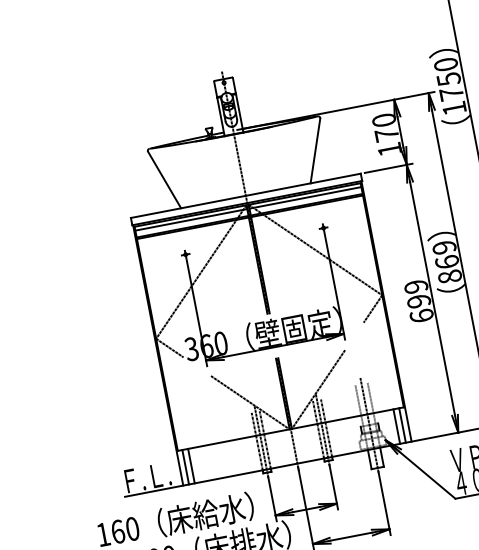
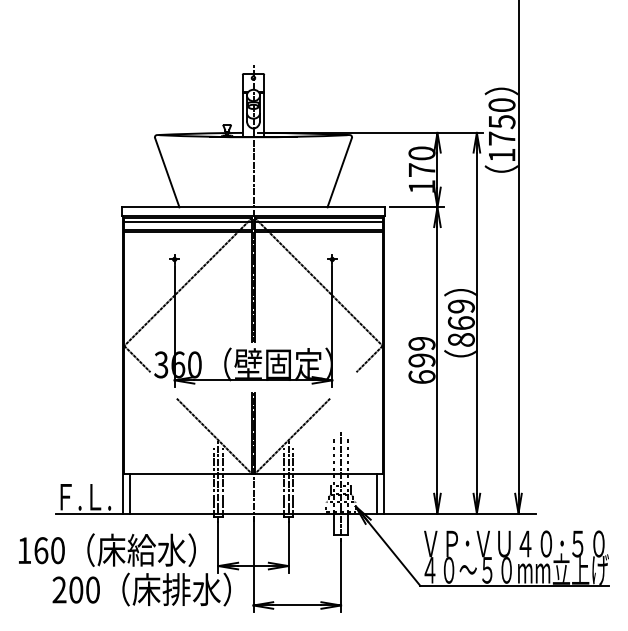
line: (396, 426) -> (370, 493), removed
line: (191, 465) -> (136, 493), removed

